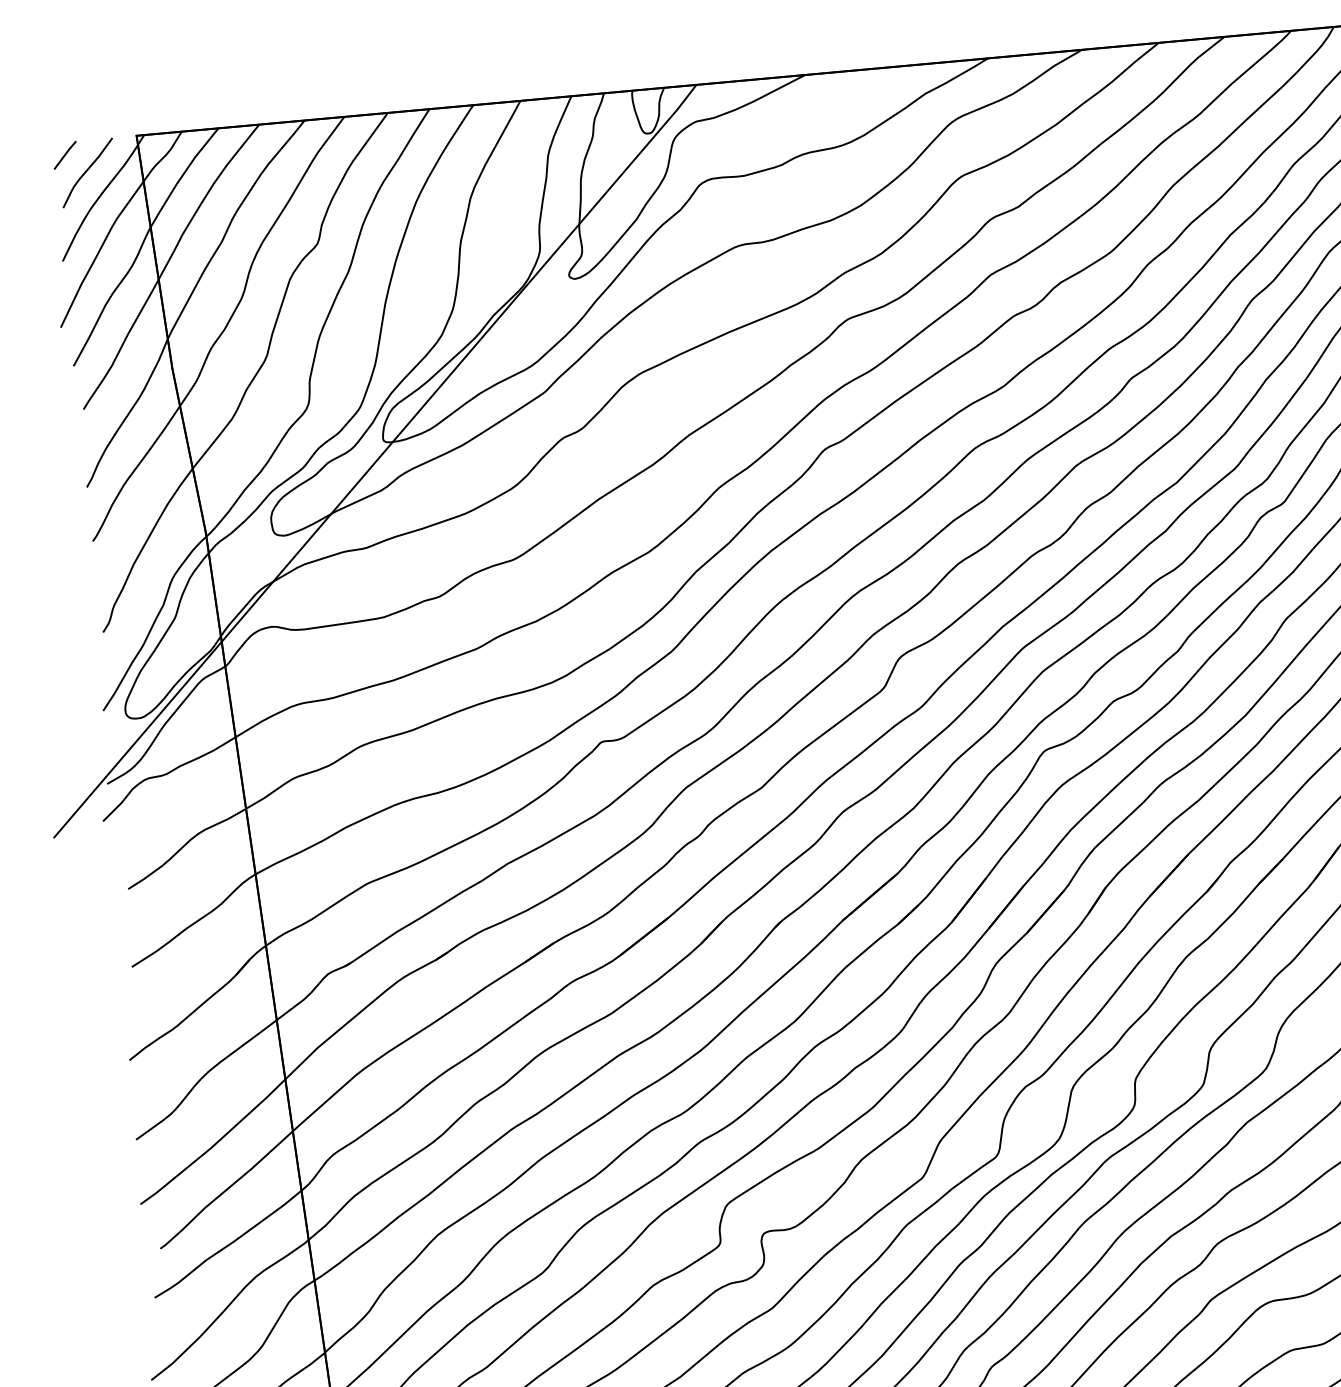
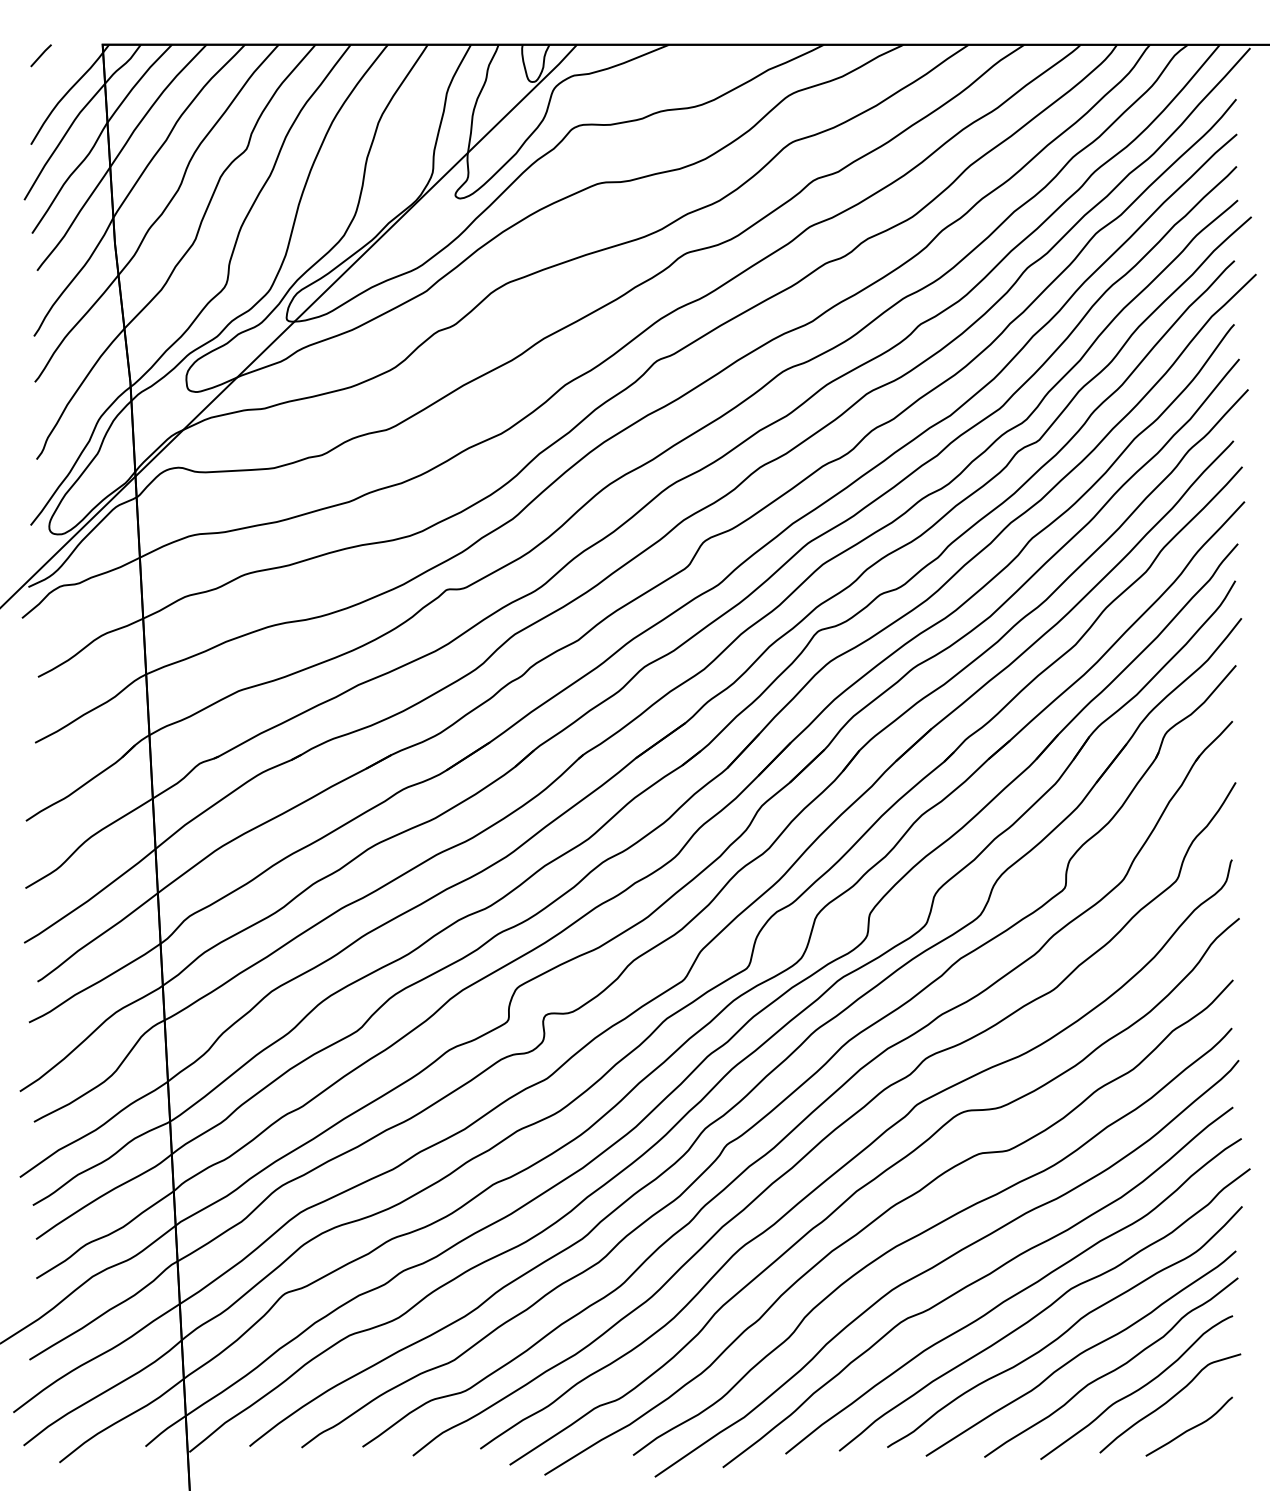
curve: (87, 172) -> (58, 71), removed

